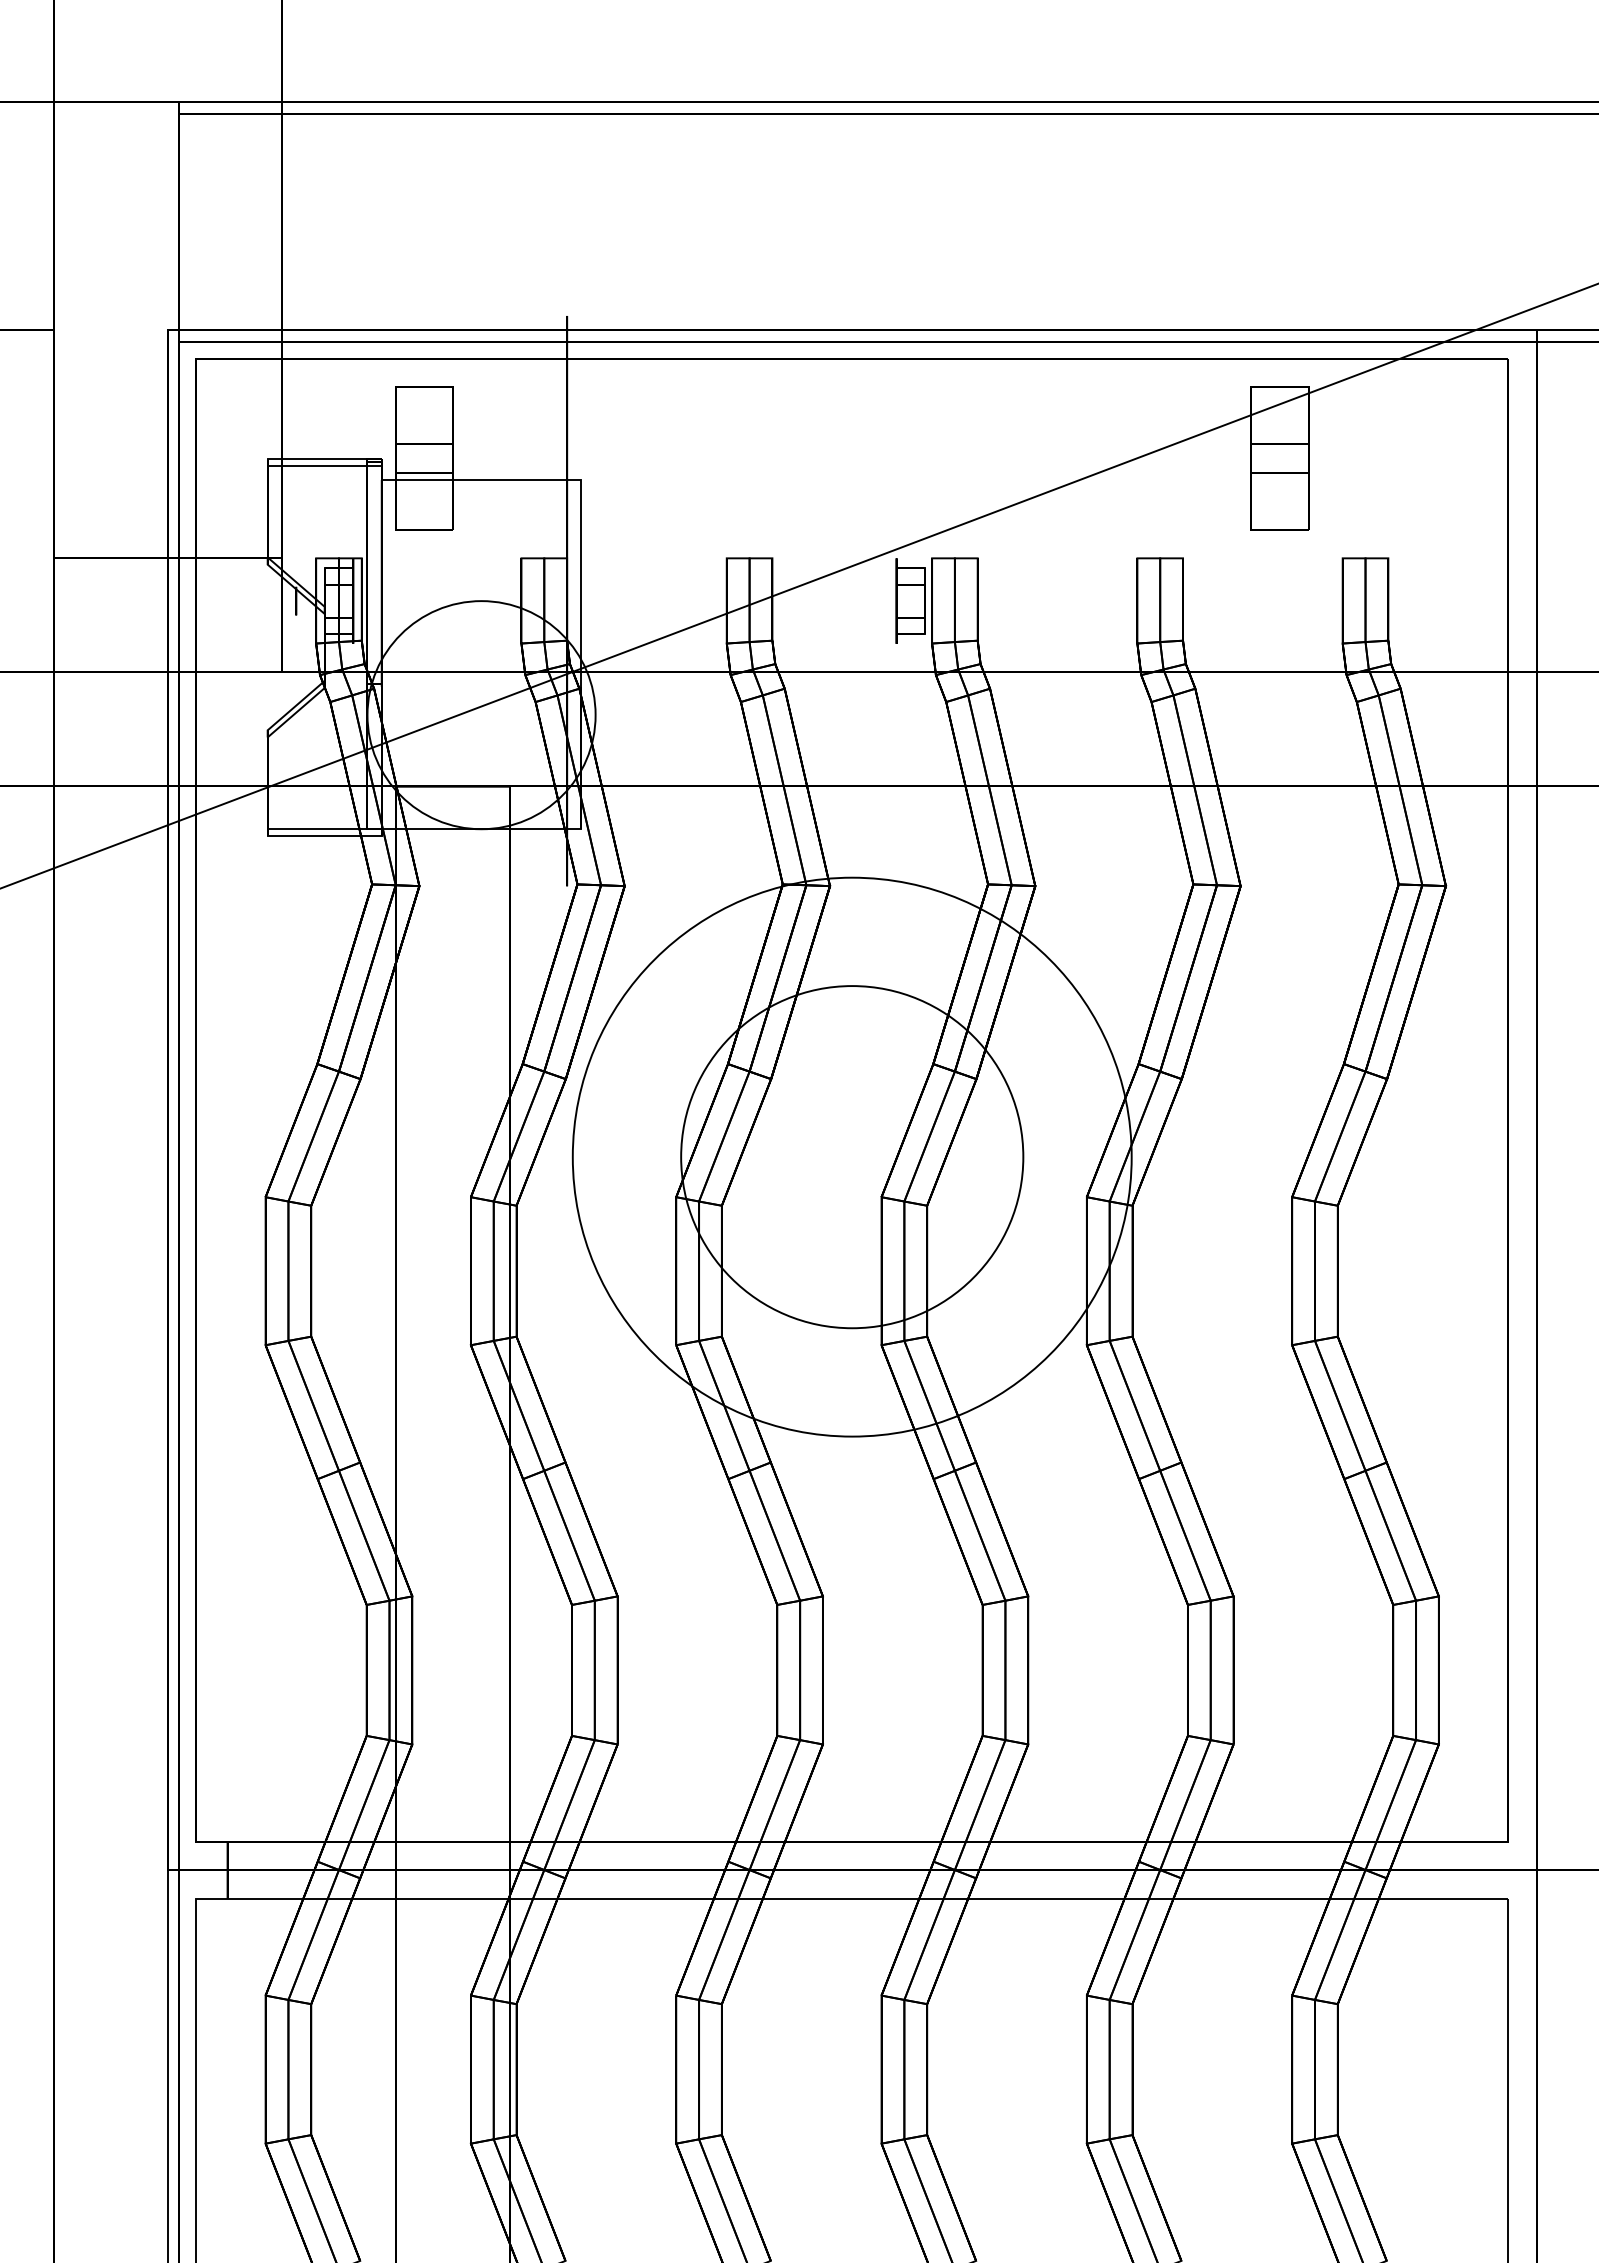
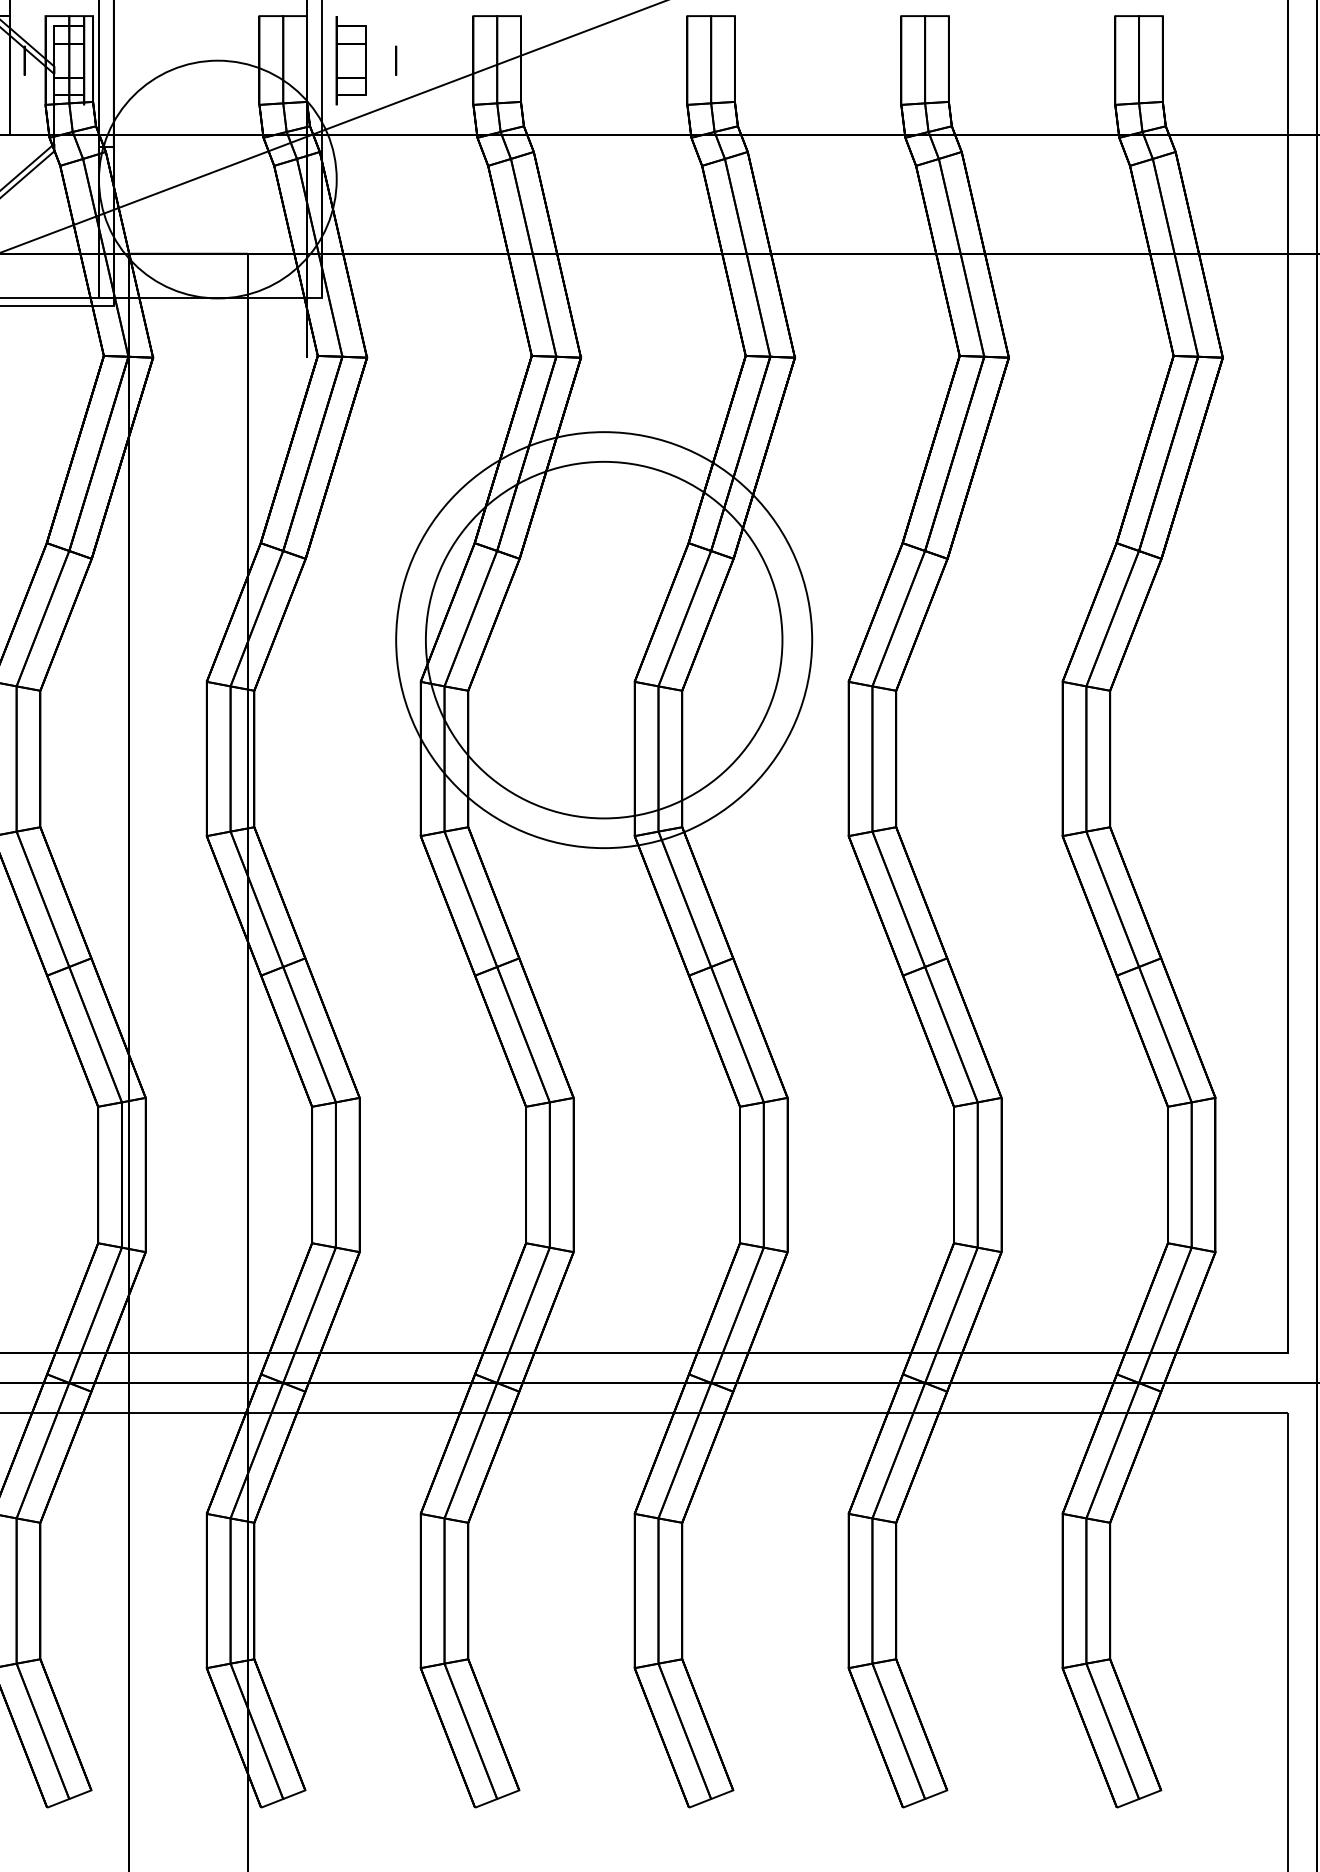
circle: (652, 600) -> (396, 60), added
part: (910, 600) -> (351, 60), moved
circle: (851, 1156) -> (603, 639), size x0.71

